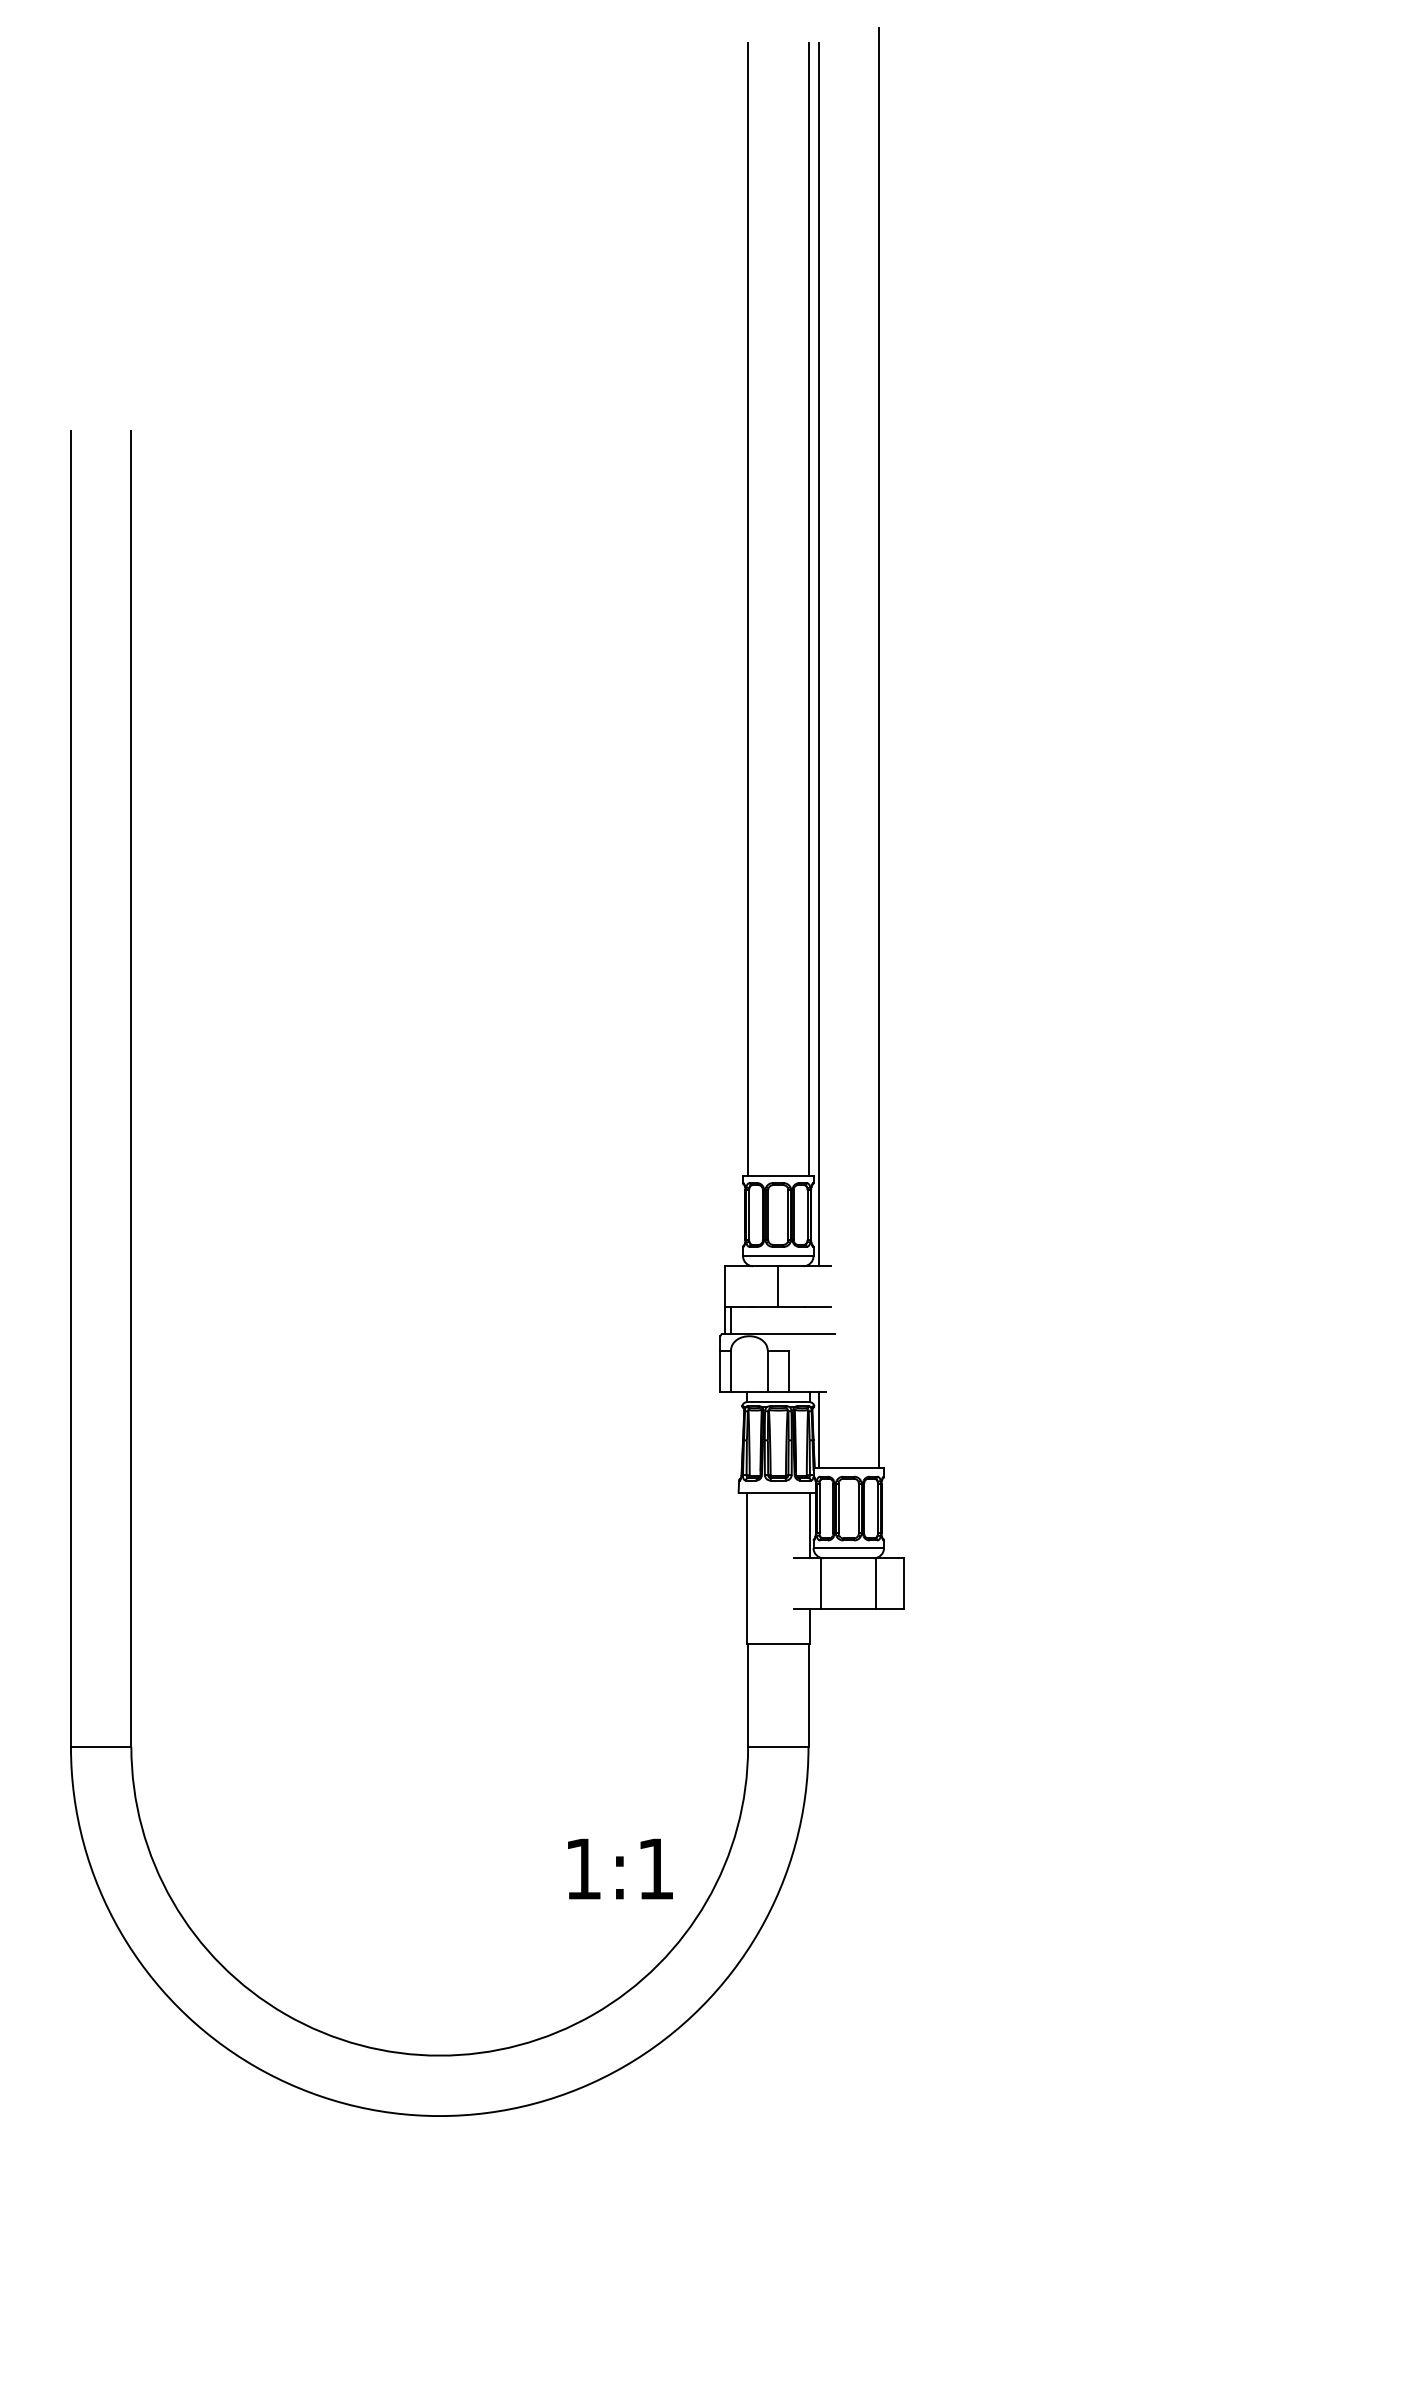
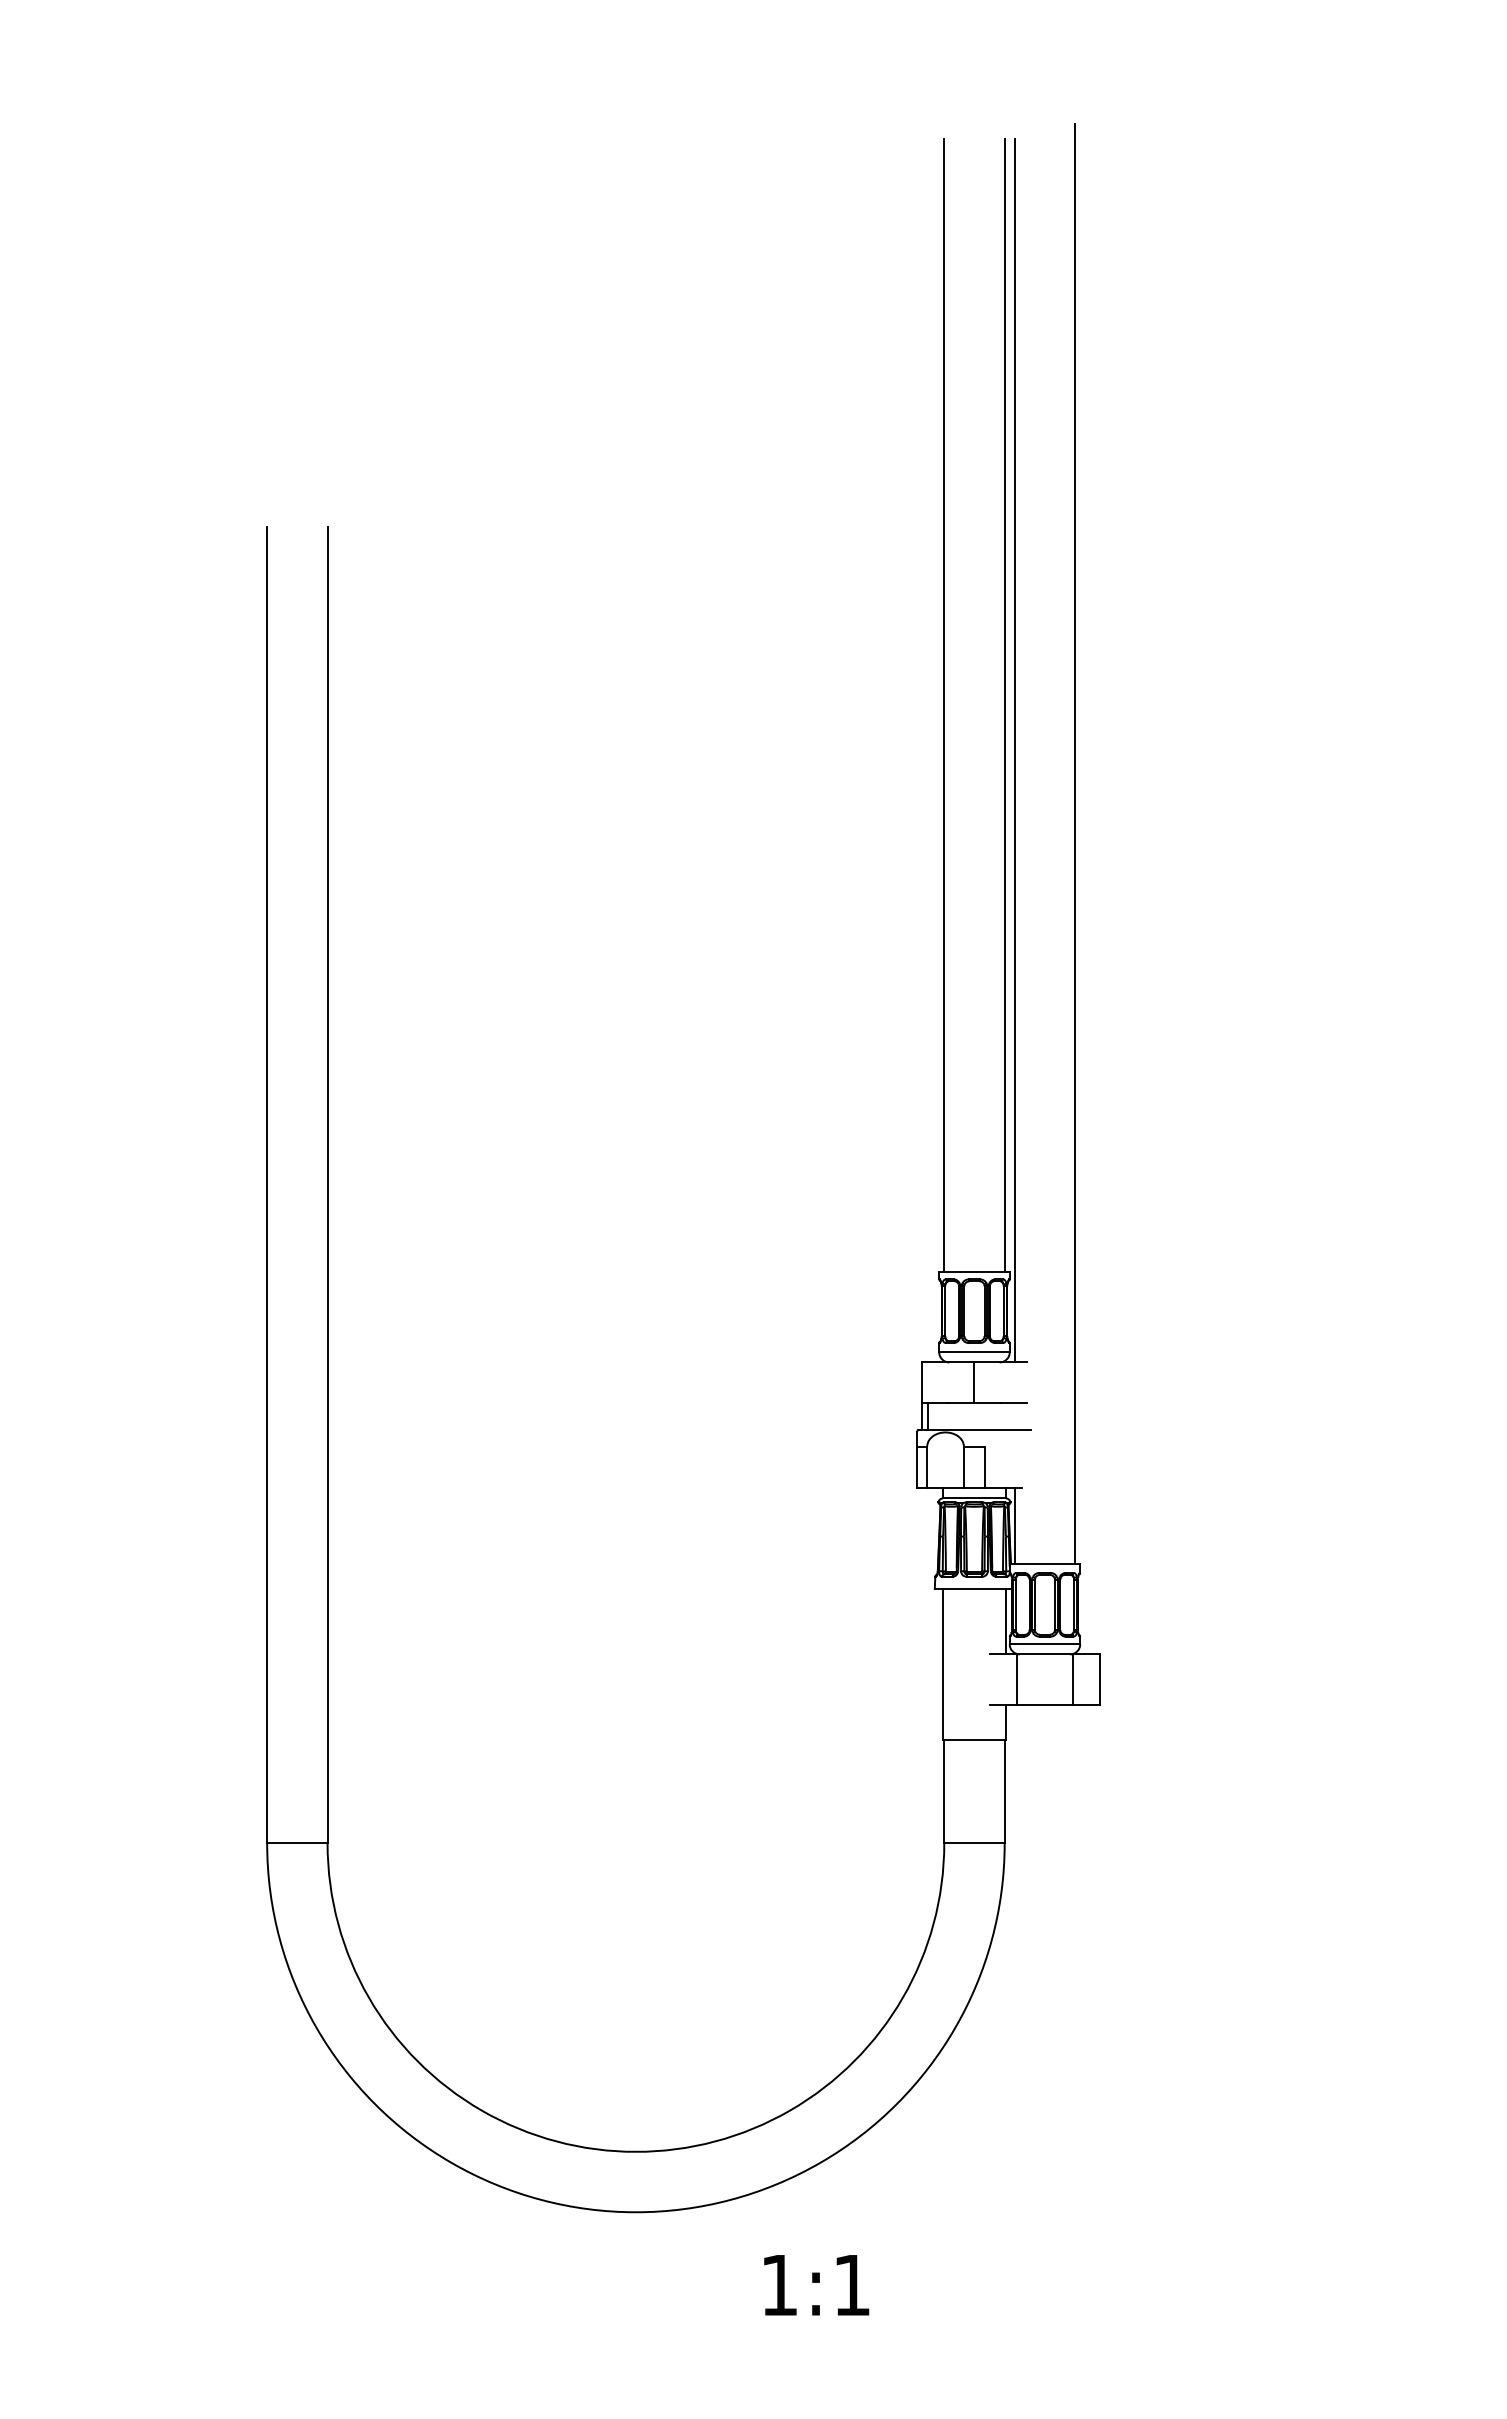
text: (620, 1869) -> (816, 2285), moved

